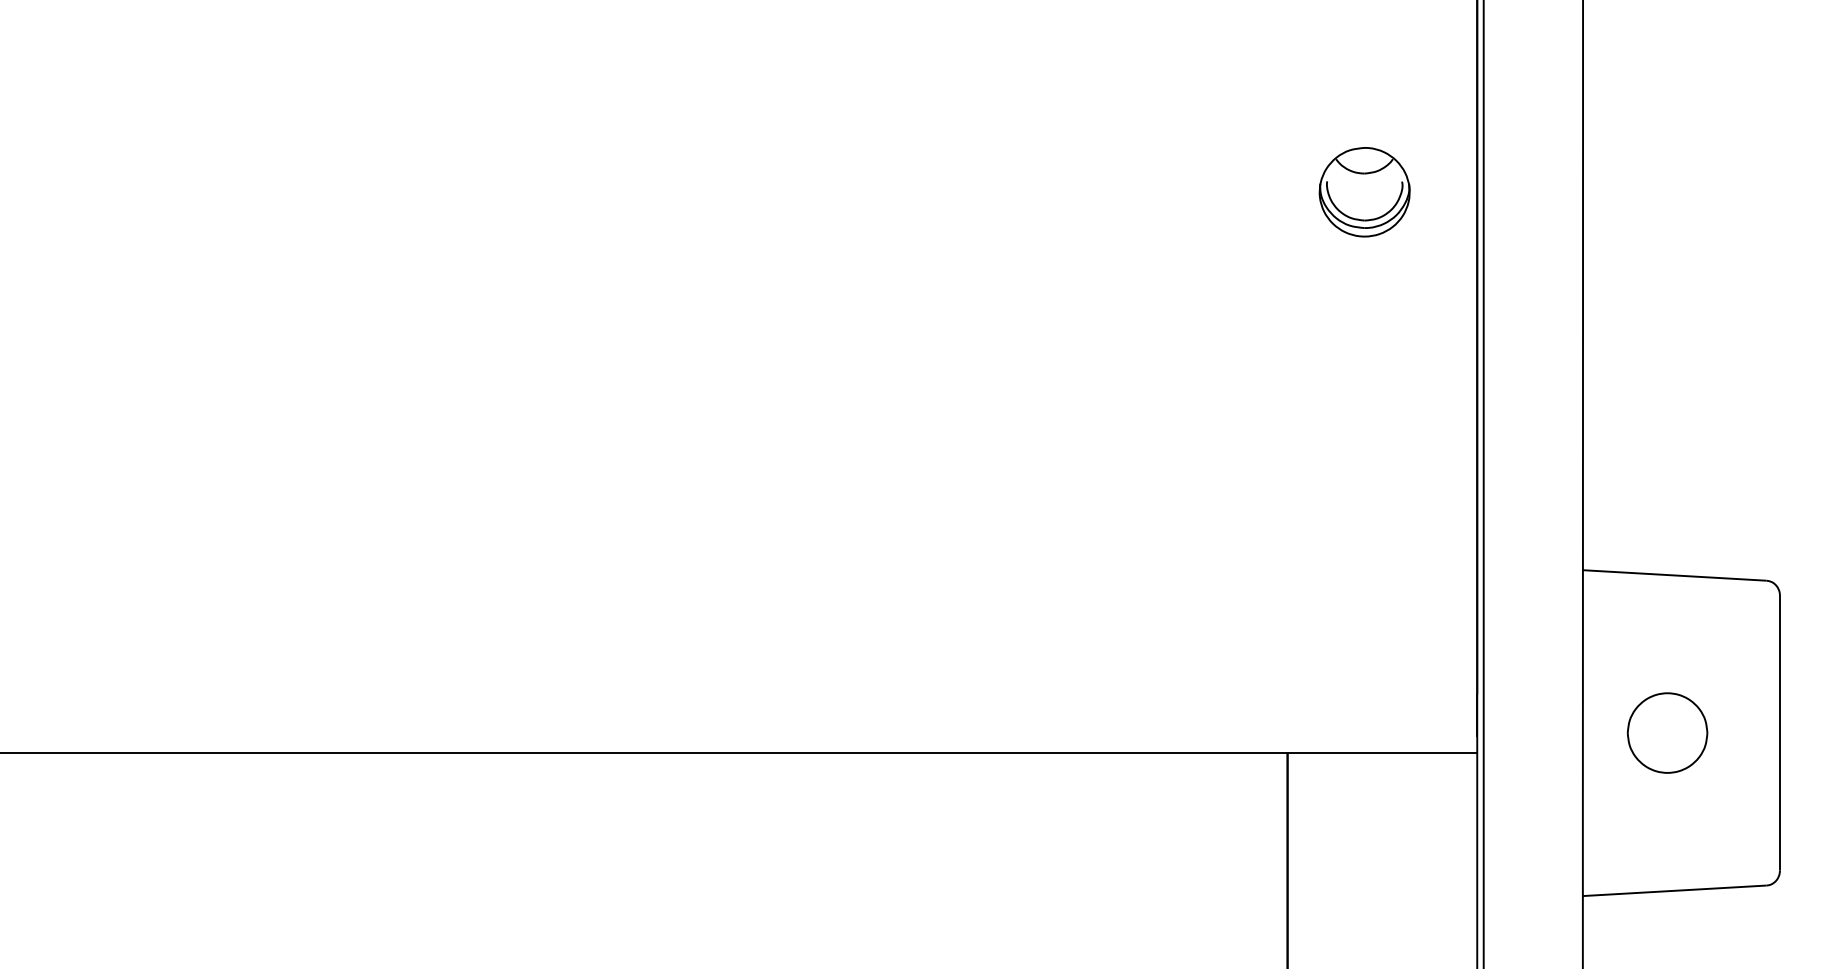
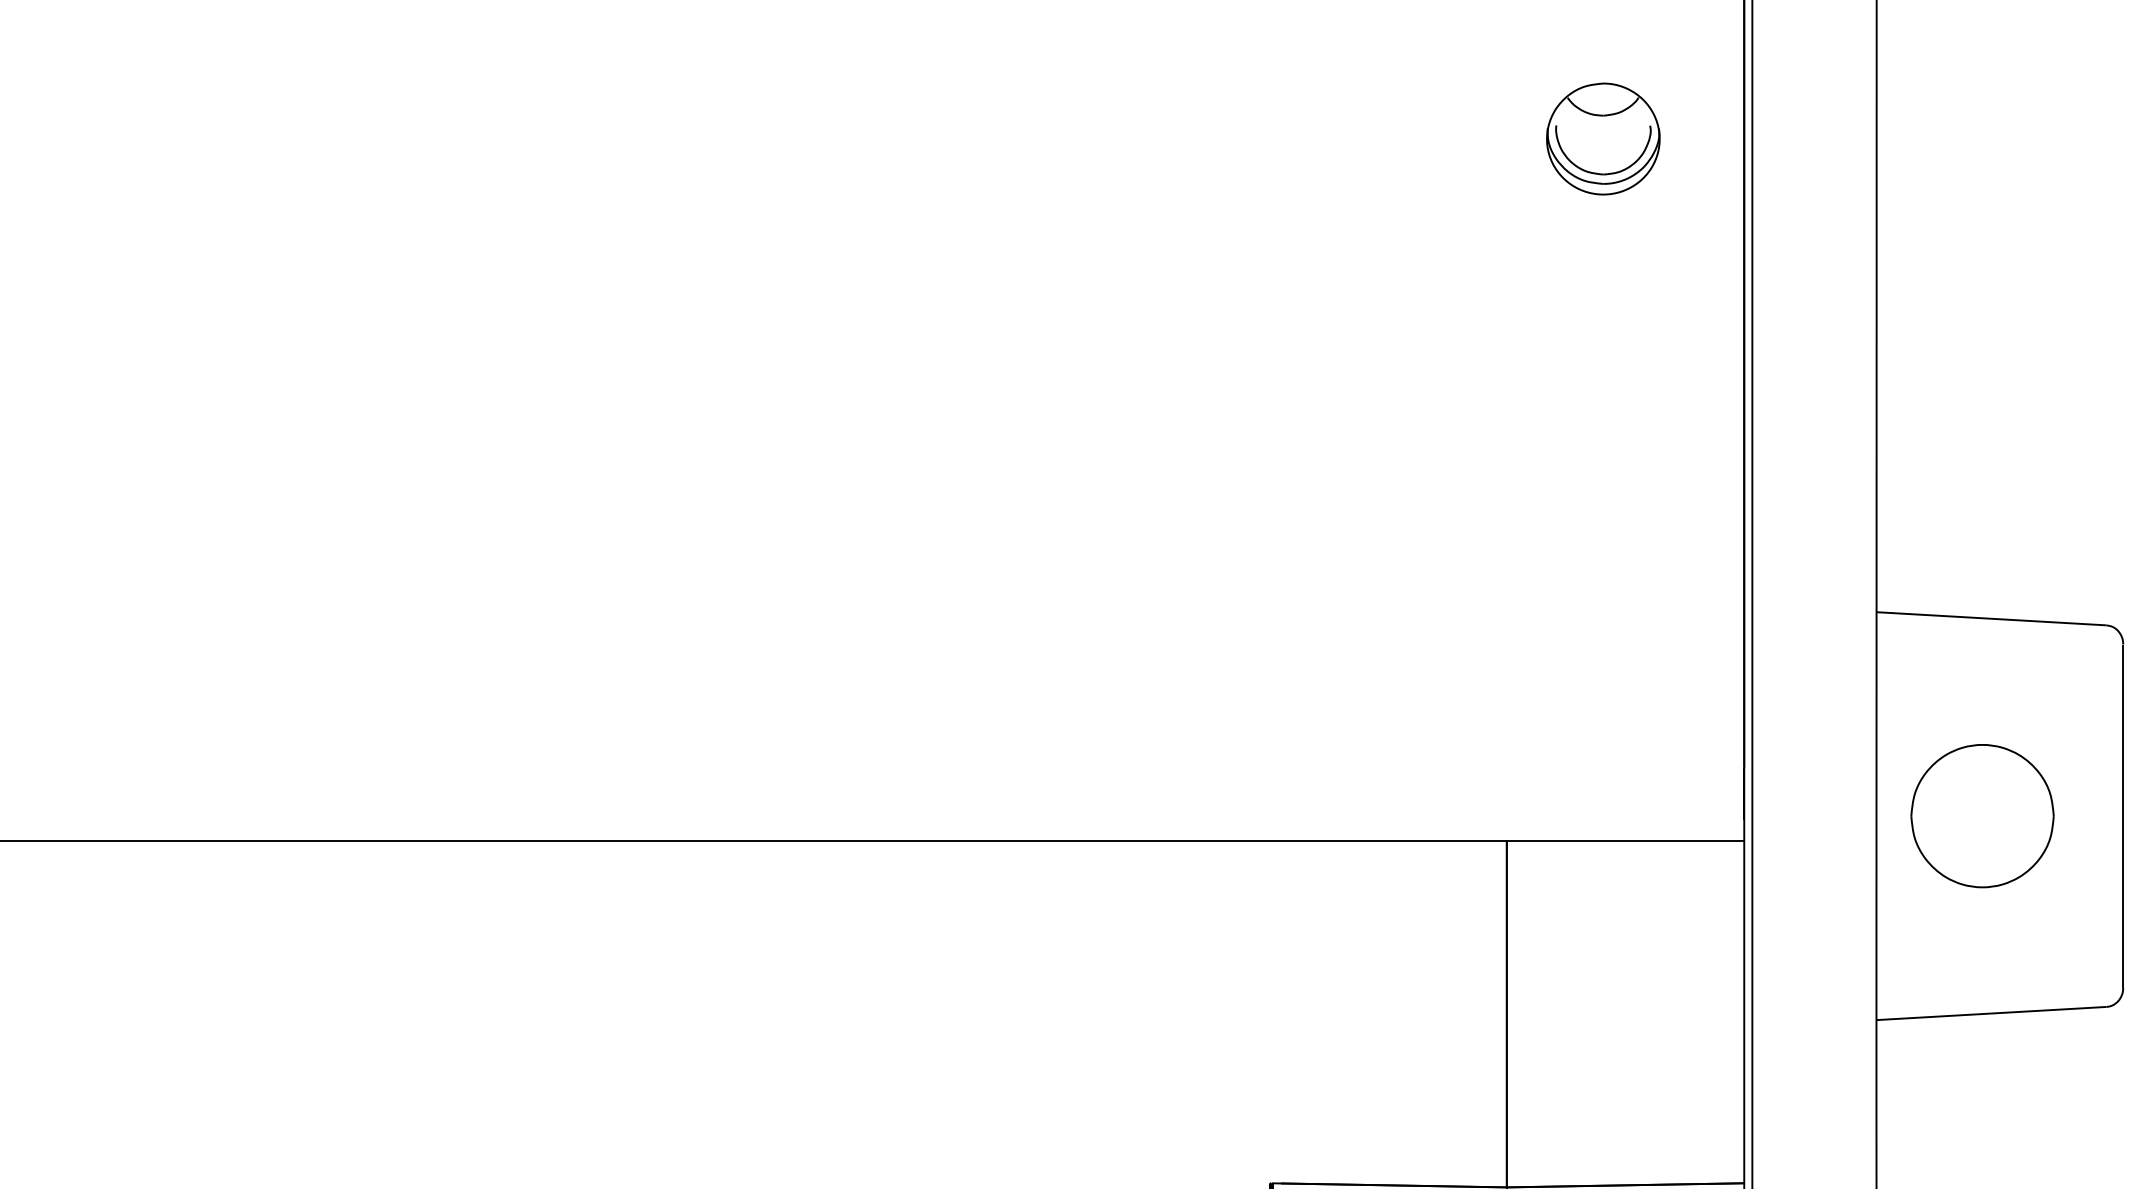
part: (1667, 732) -> (1982, 815), size x1.43

